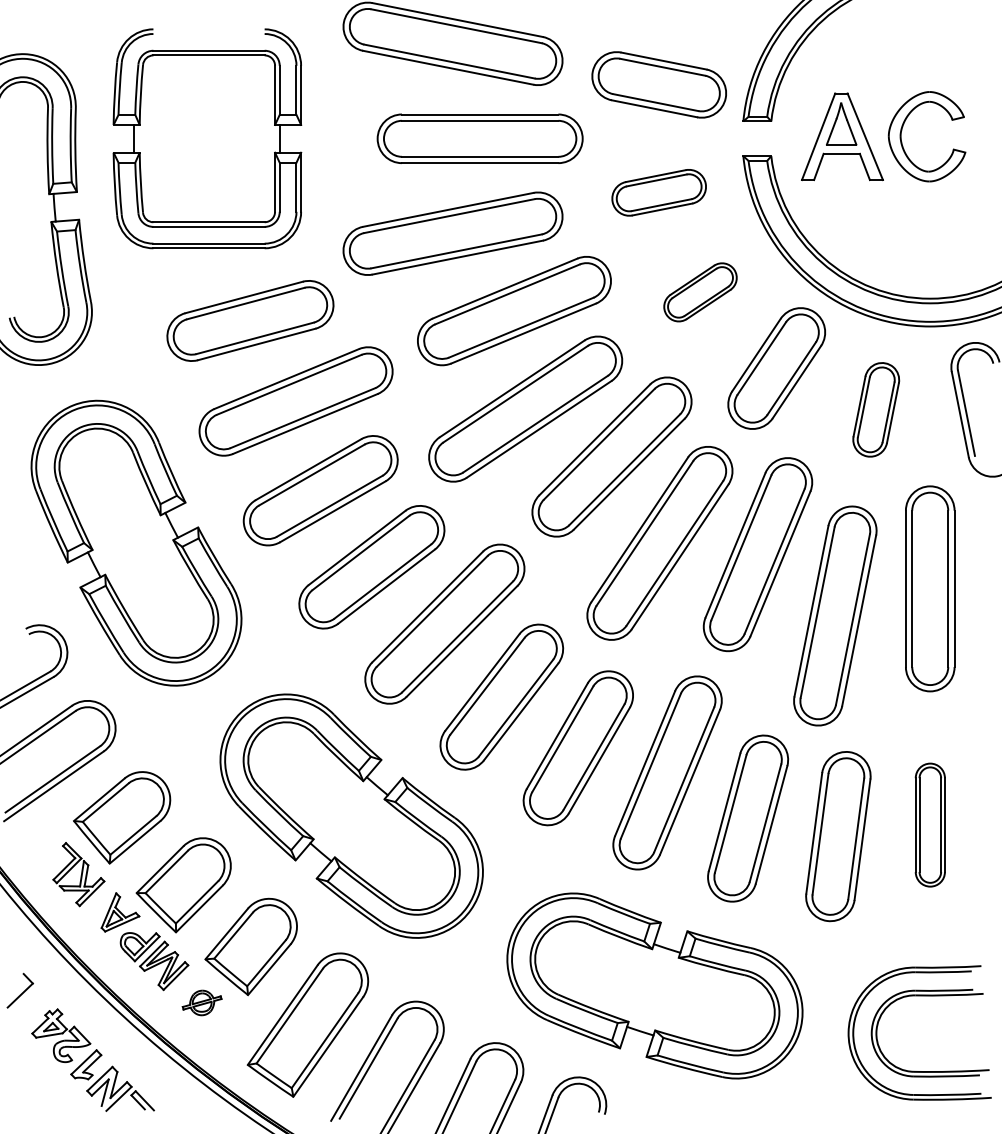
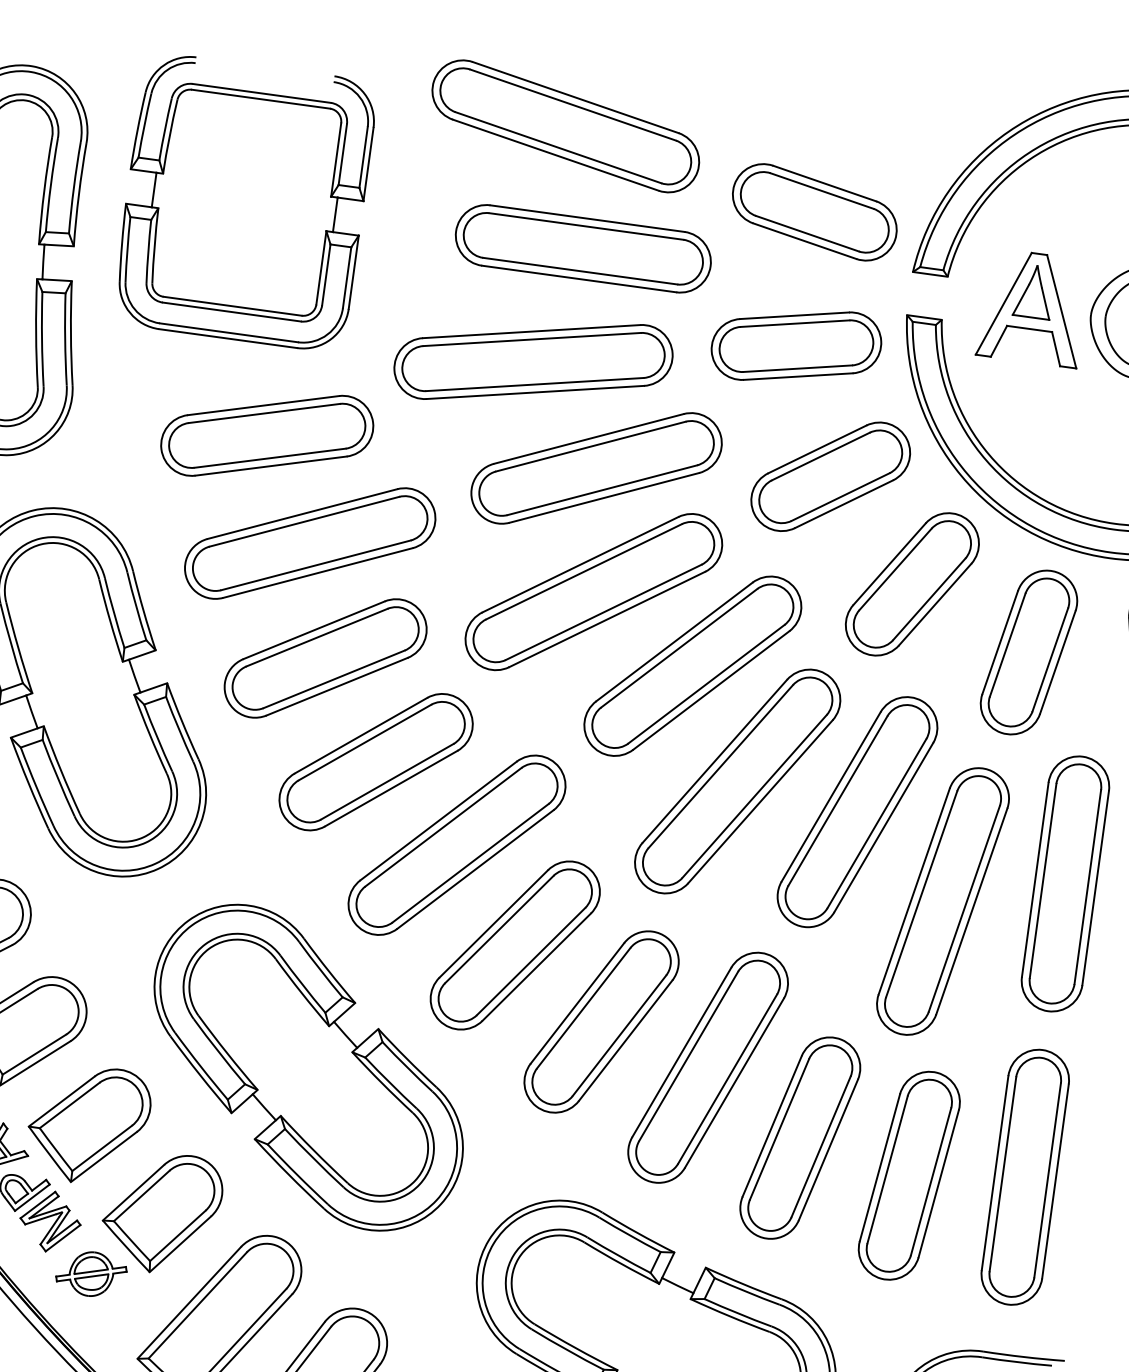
part: (658, 192) -> (795, 345), size x1.43
part: (700, 292) -> (830, 477), size x1.67
part: (875, 409) -> (1028, 652), size x1.43
part: (930, 824) -> (1025, 1176), size x1.67
part: (201, 1002) -> (90, 1273), size x1.43

